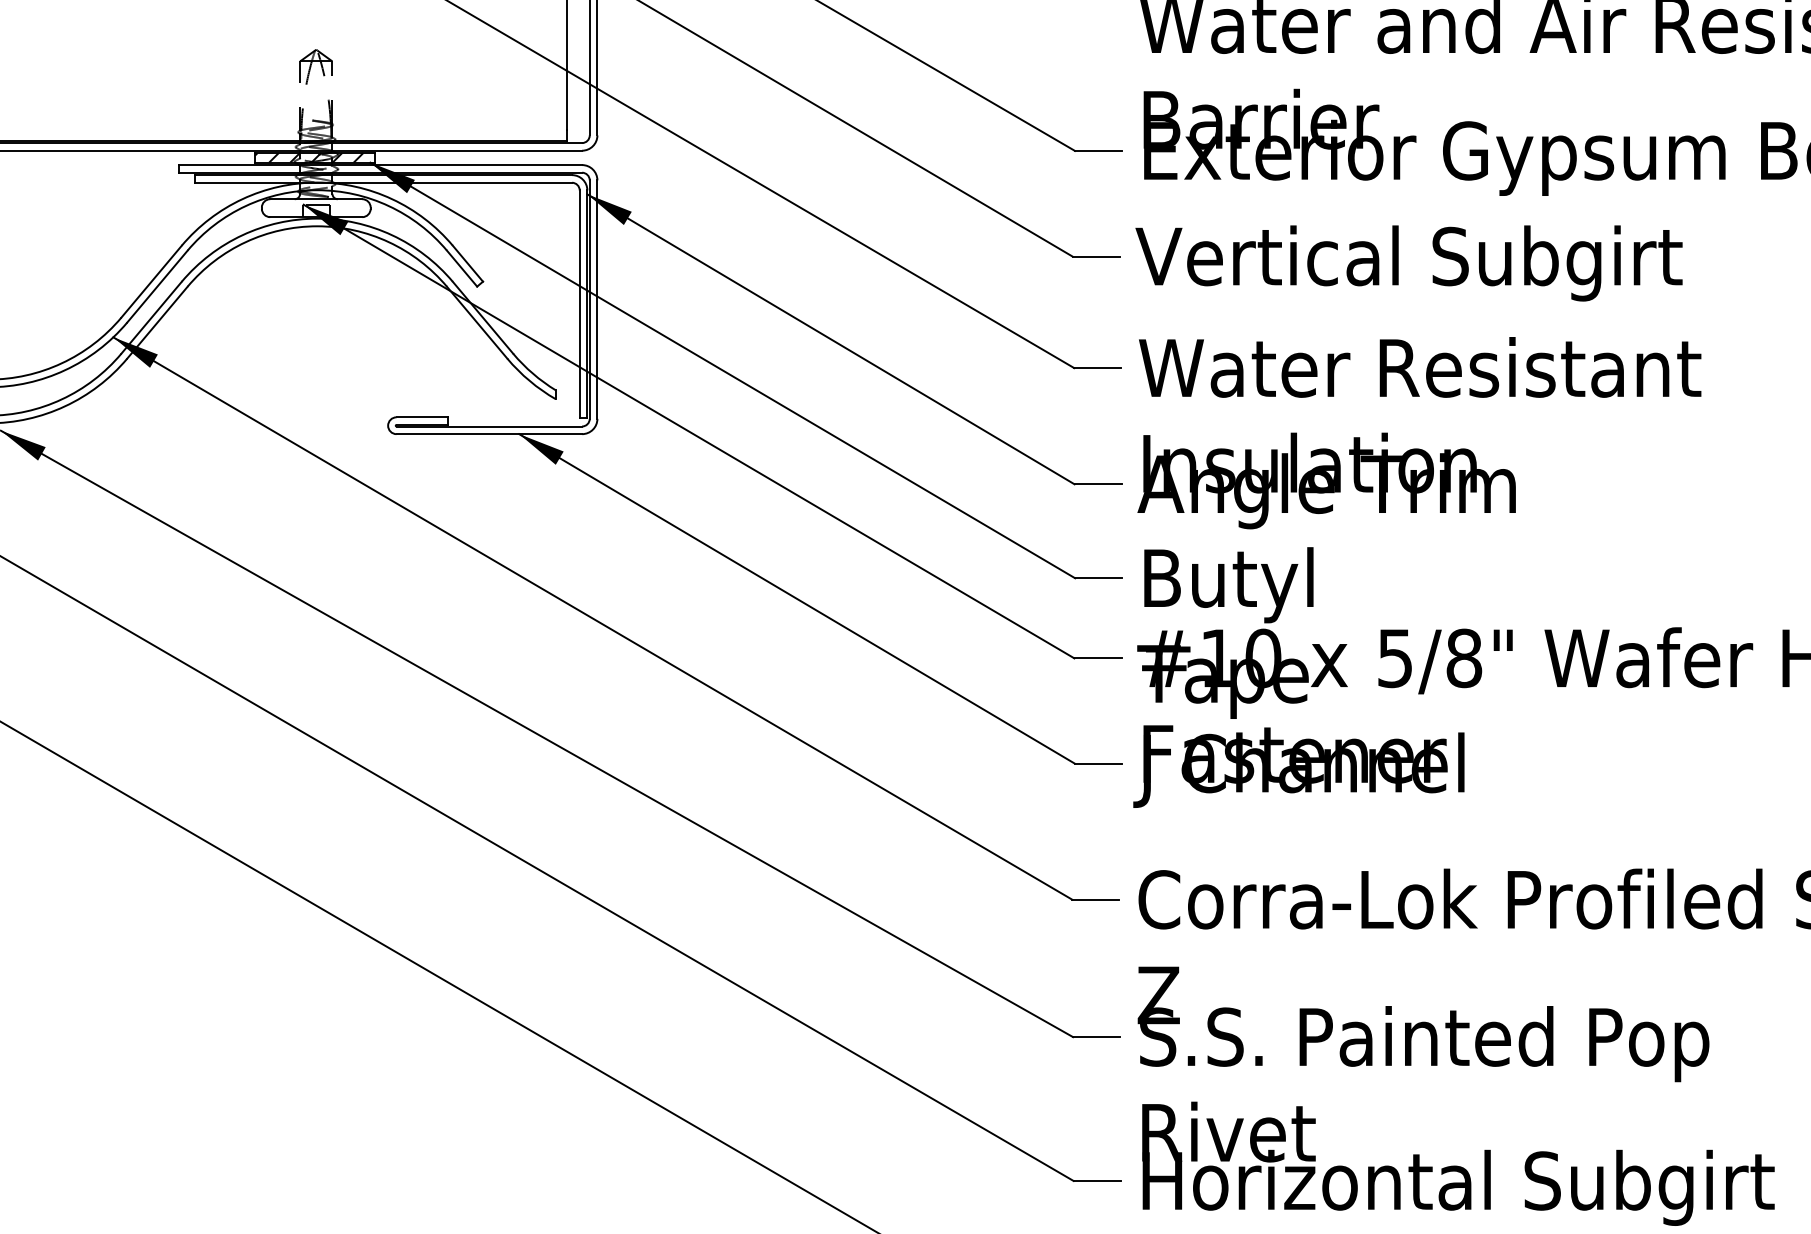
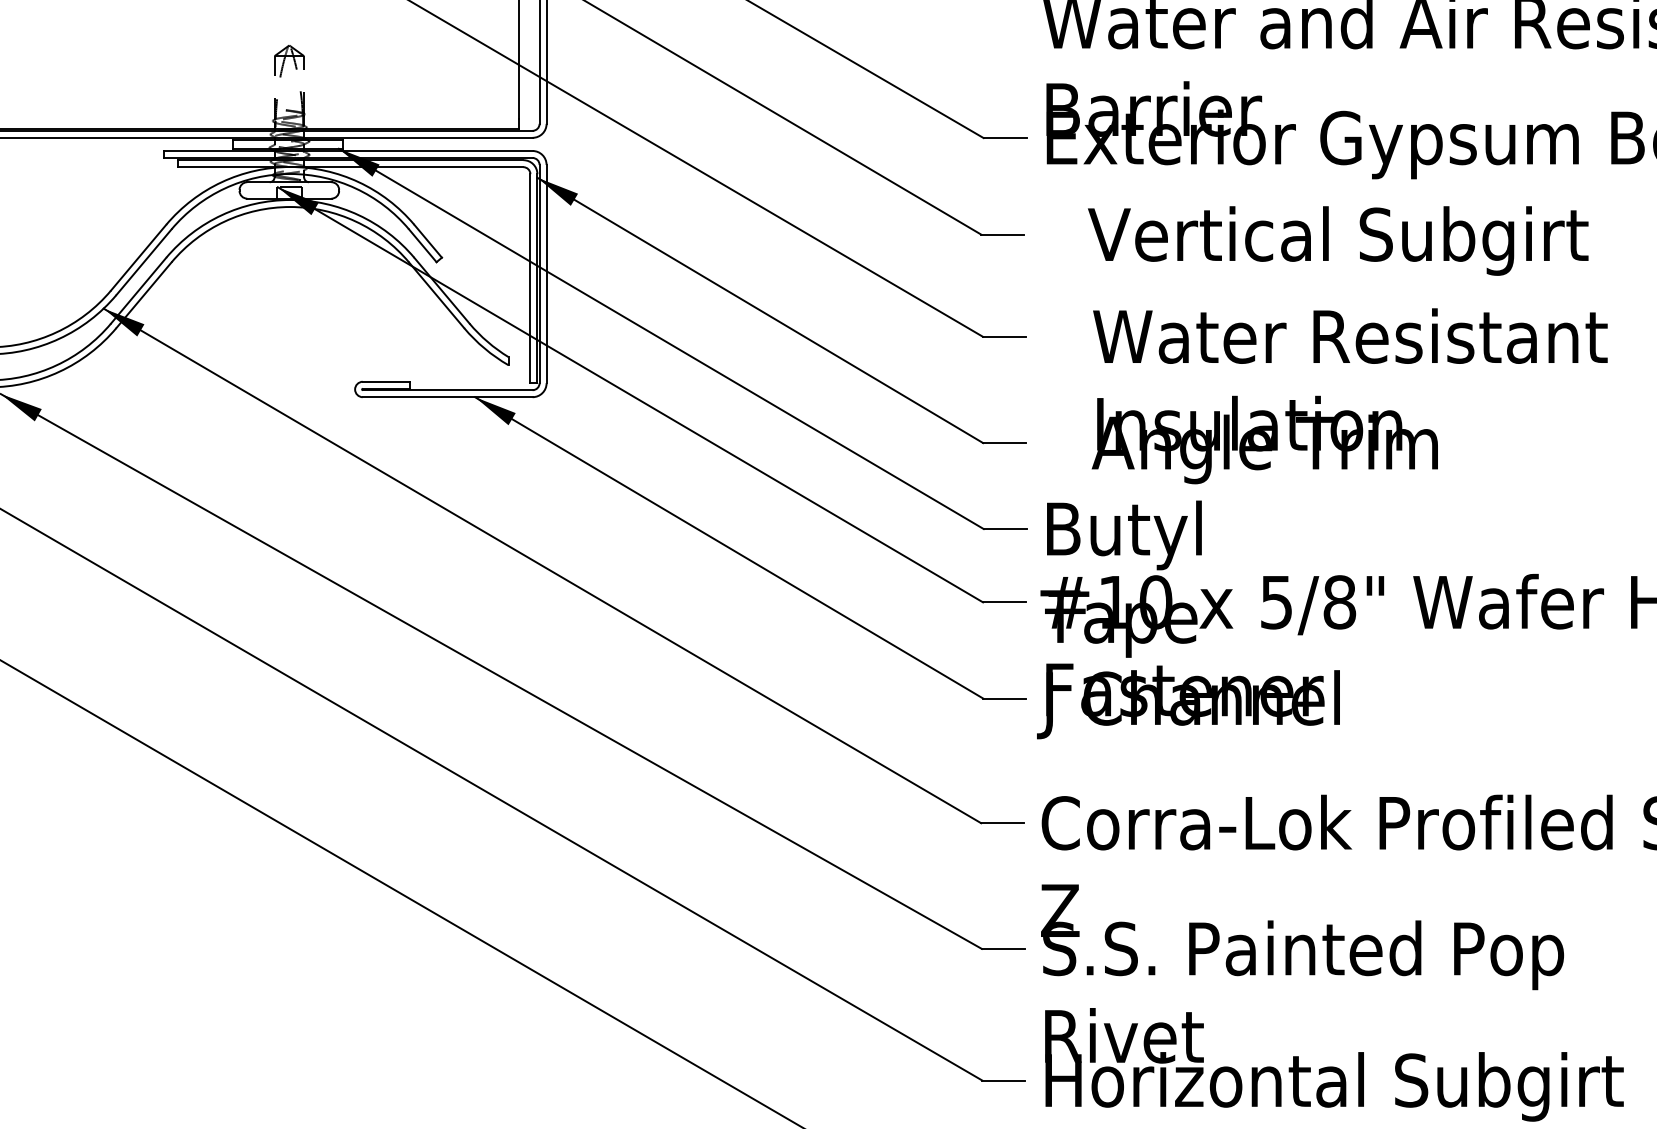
hatch: (308, 157) -> (282, 144), removed
text: (1409, 262) -> (1338, 240), moved
text: (1419, 433) -> (1349, 396), moved

